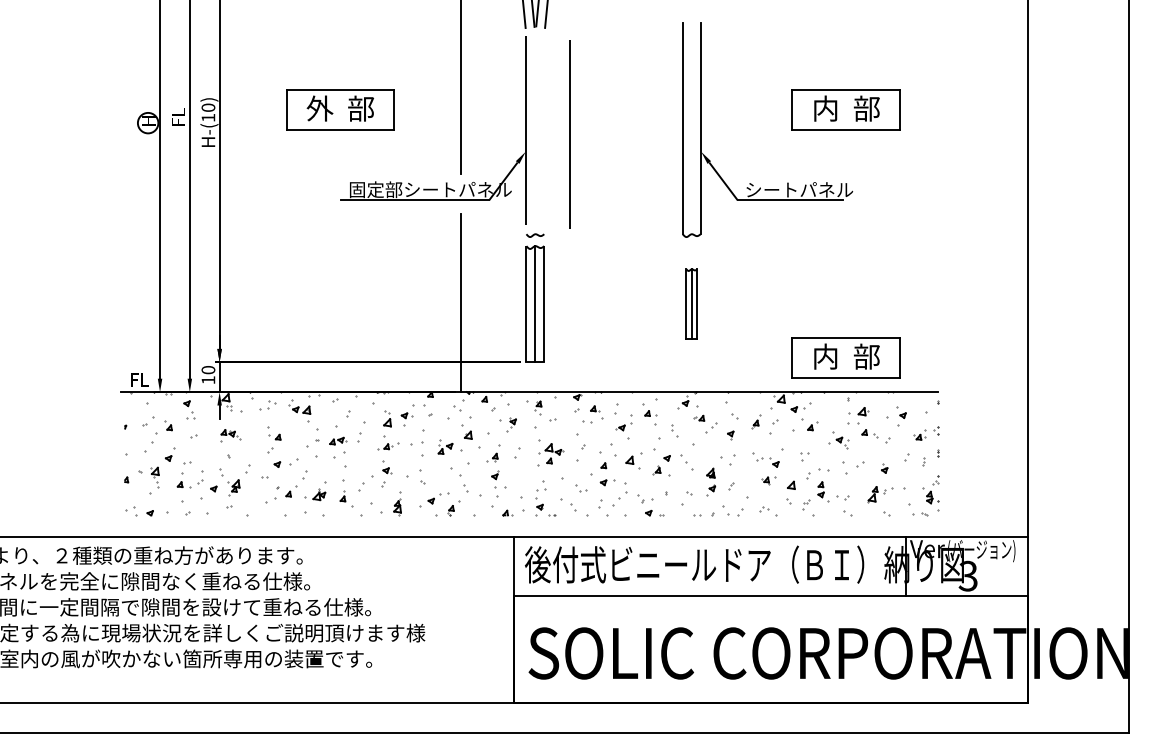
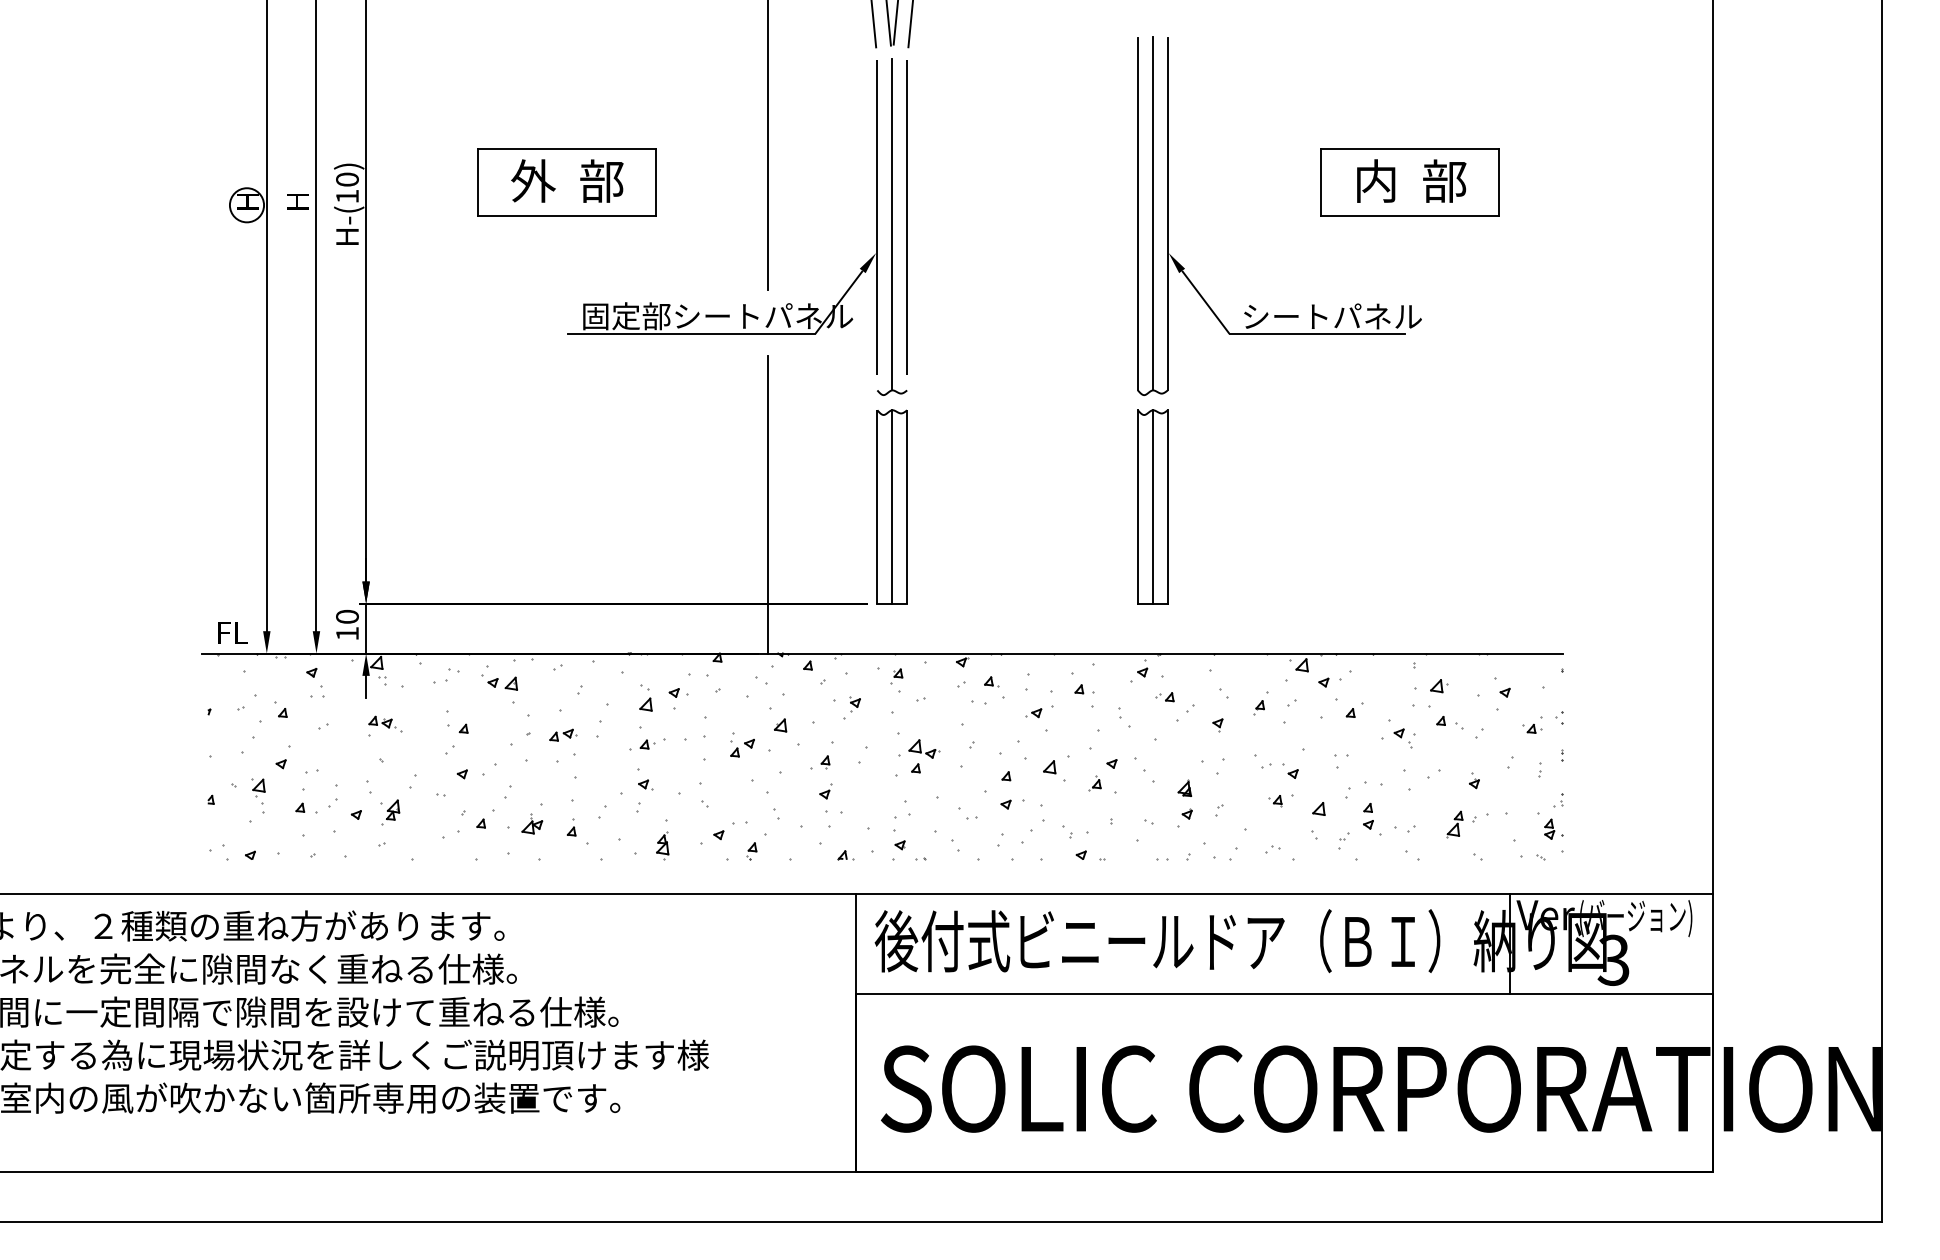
text: (178, 115) -> (297, 192), FL -> H
line: (691, 128) -> (1152, 214), added
line: (535, 134) -> (892, 224), added
line: (569, 134) -> (905, 217), moved
part: (691, 303) -> (1152, 505), size x1.67
part: (845, 357) -> (1409, 595), removed

